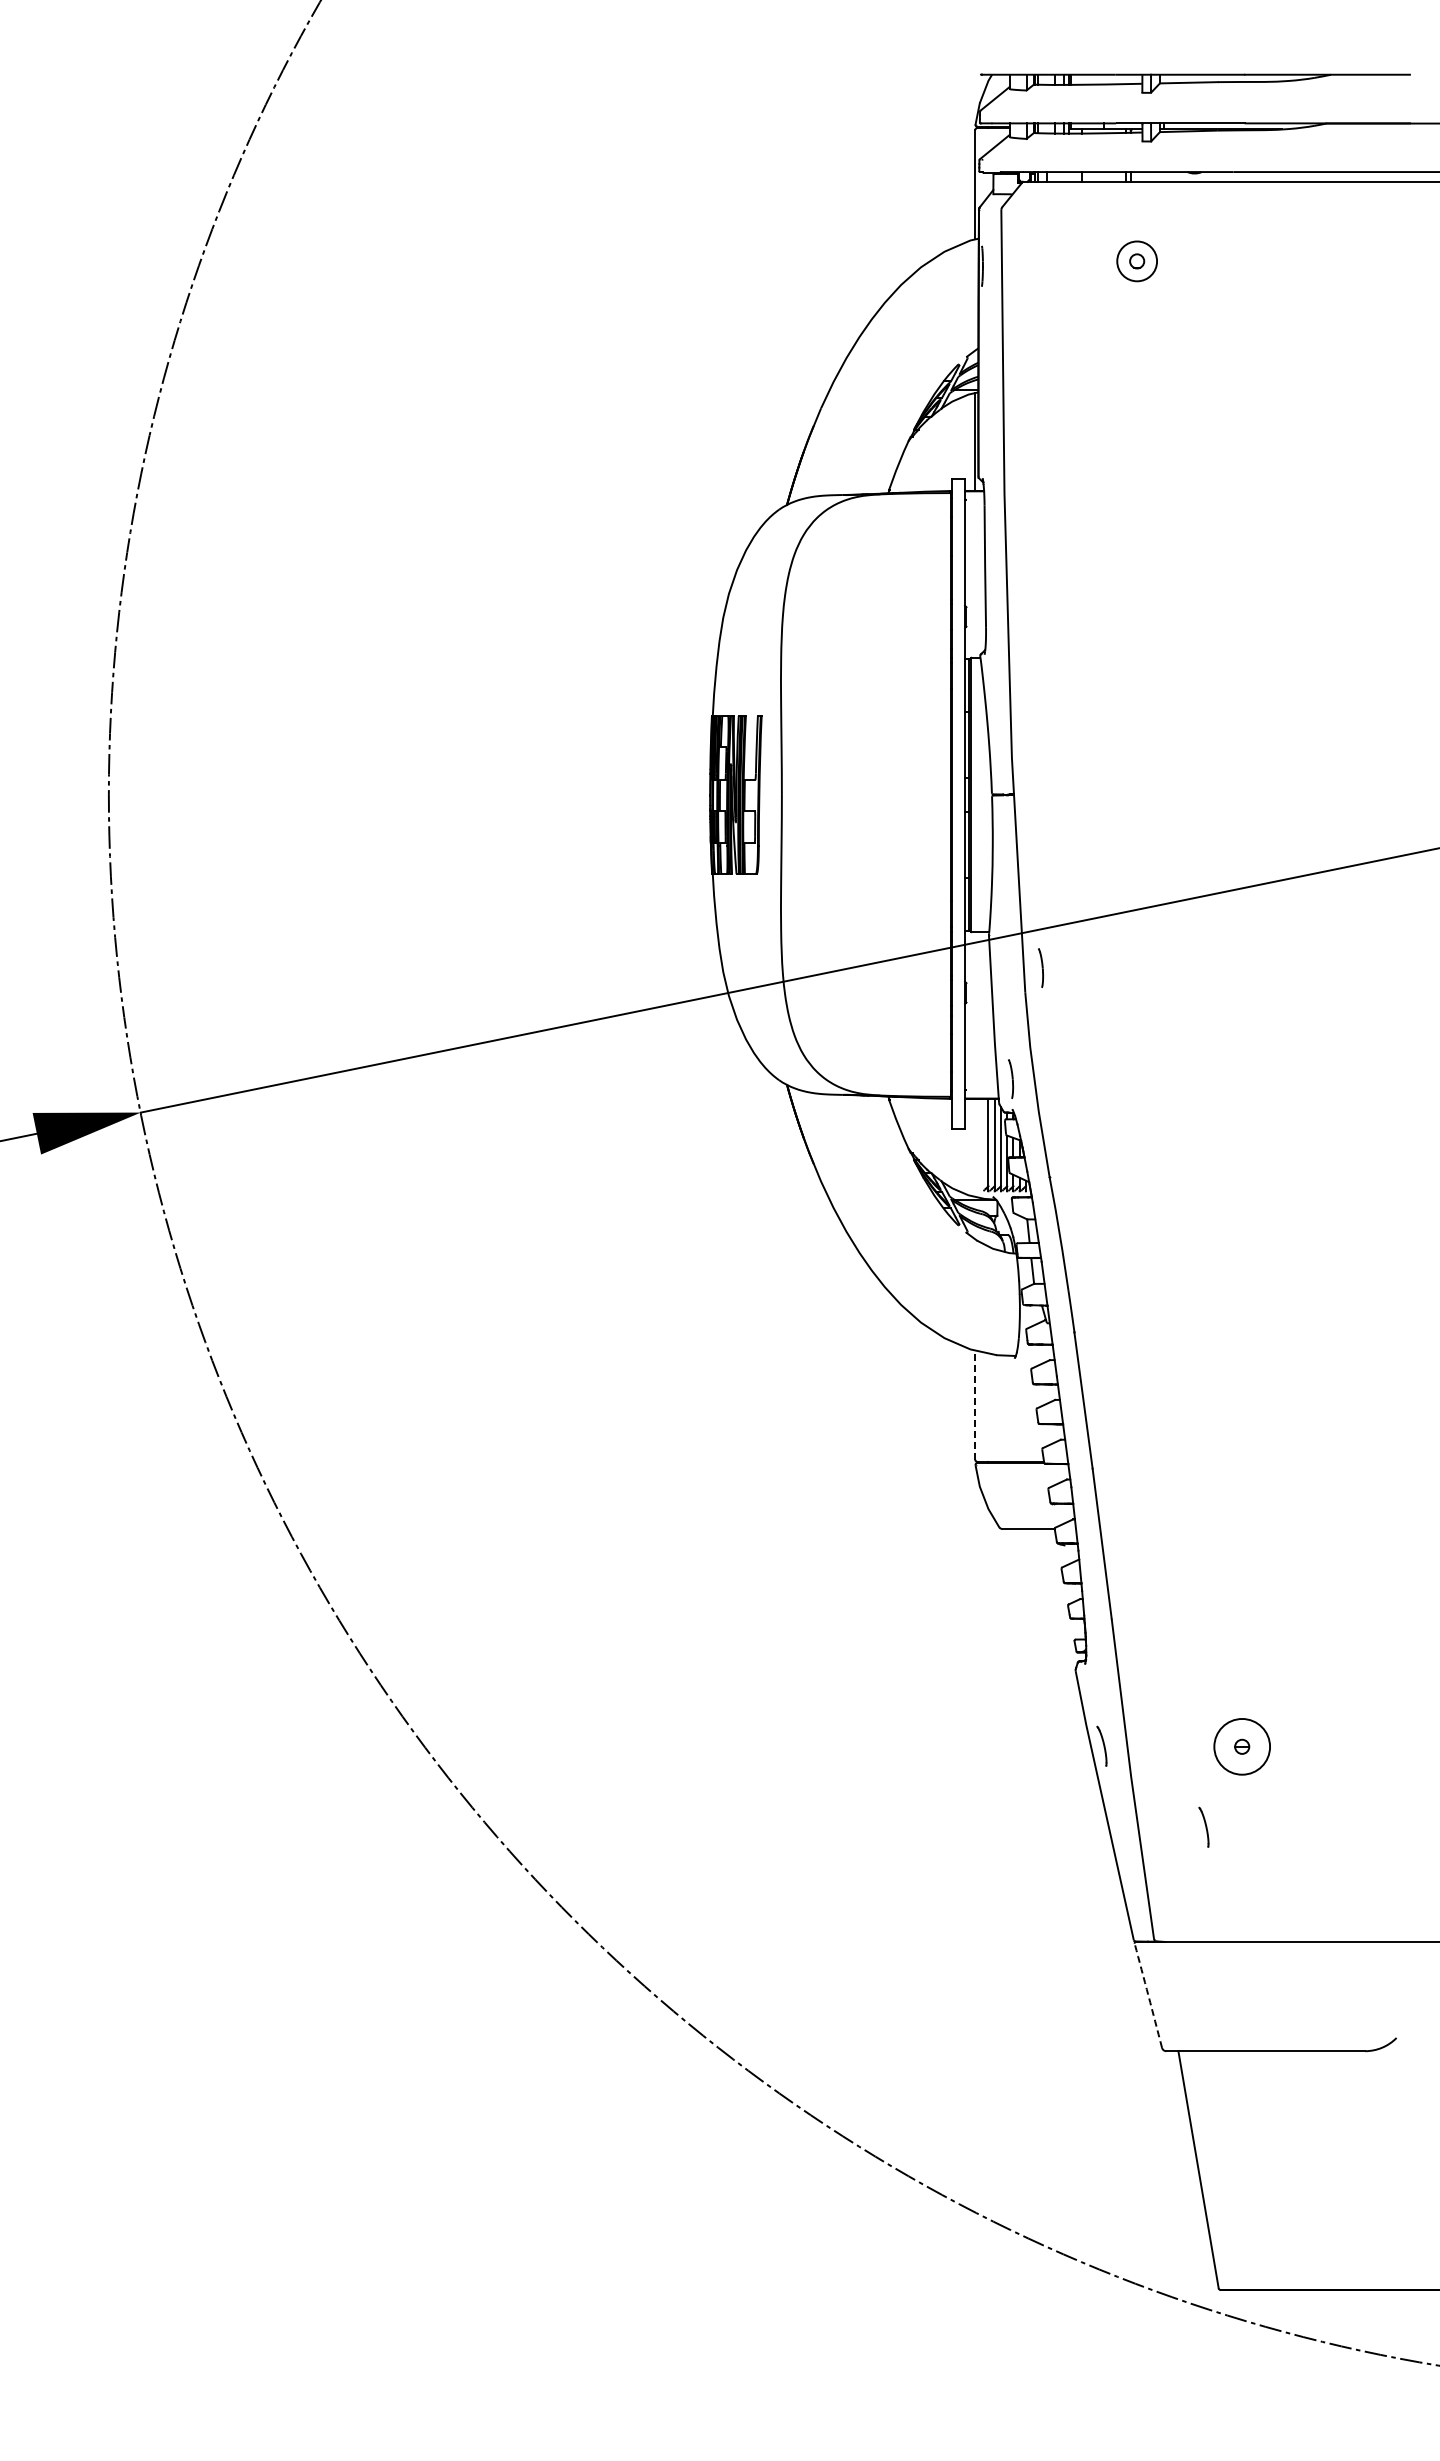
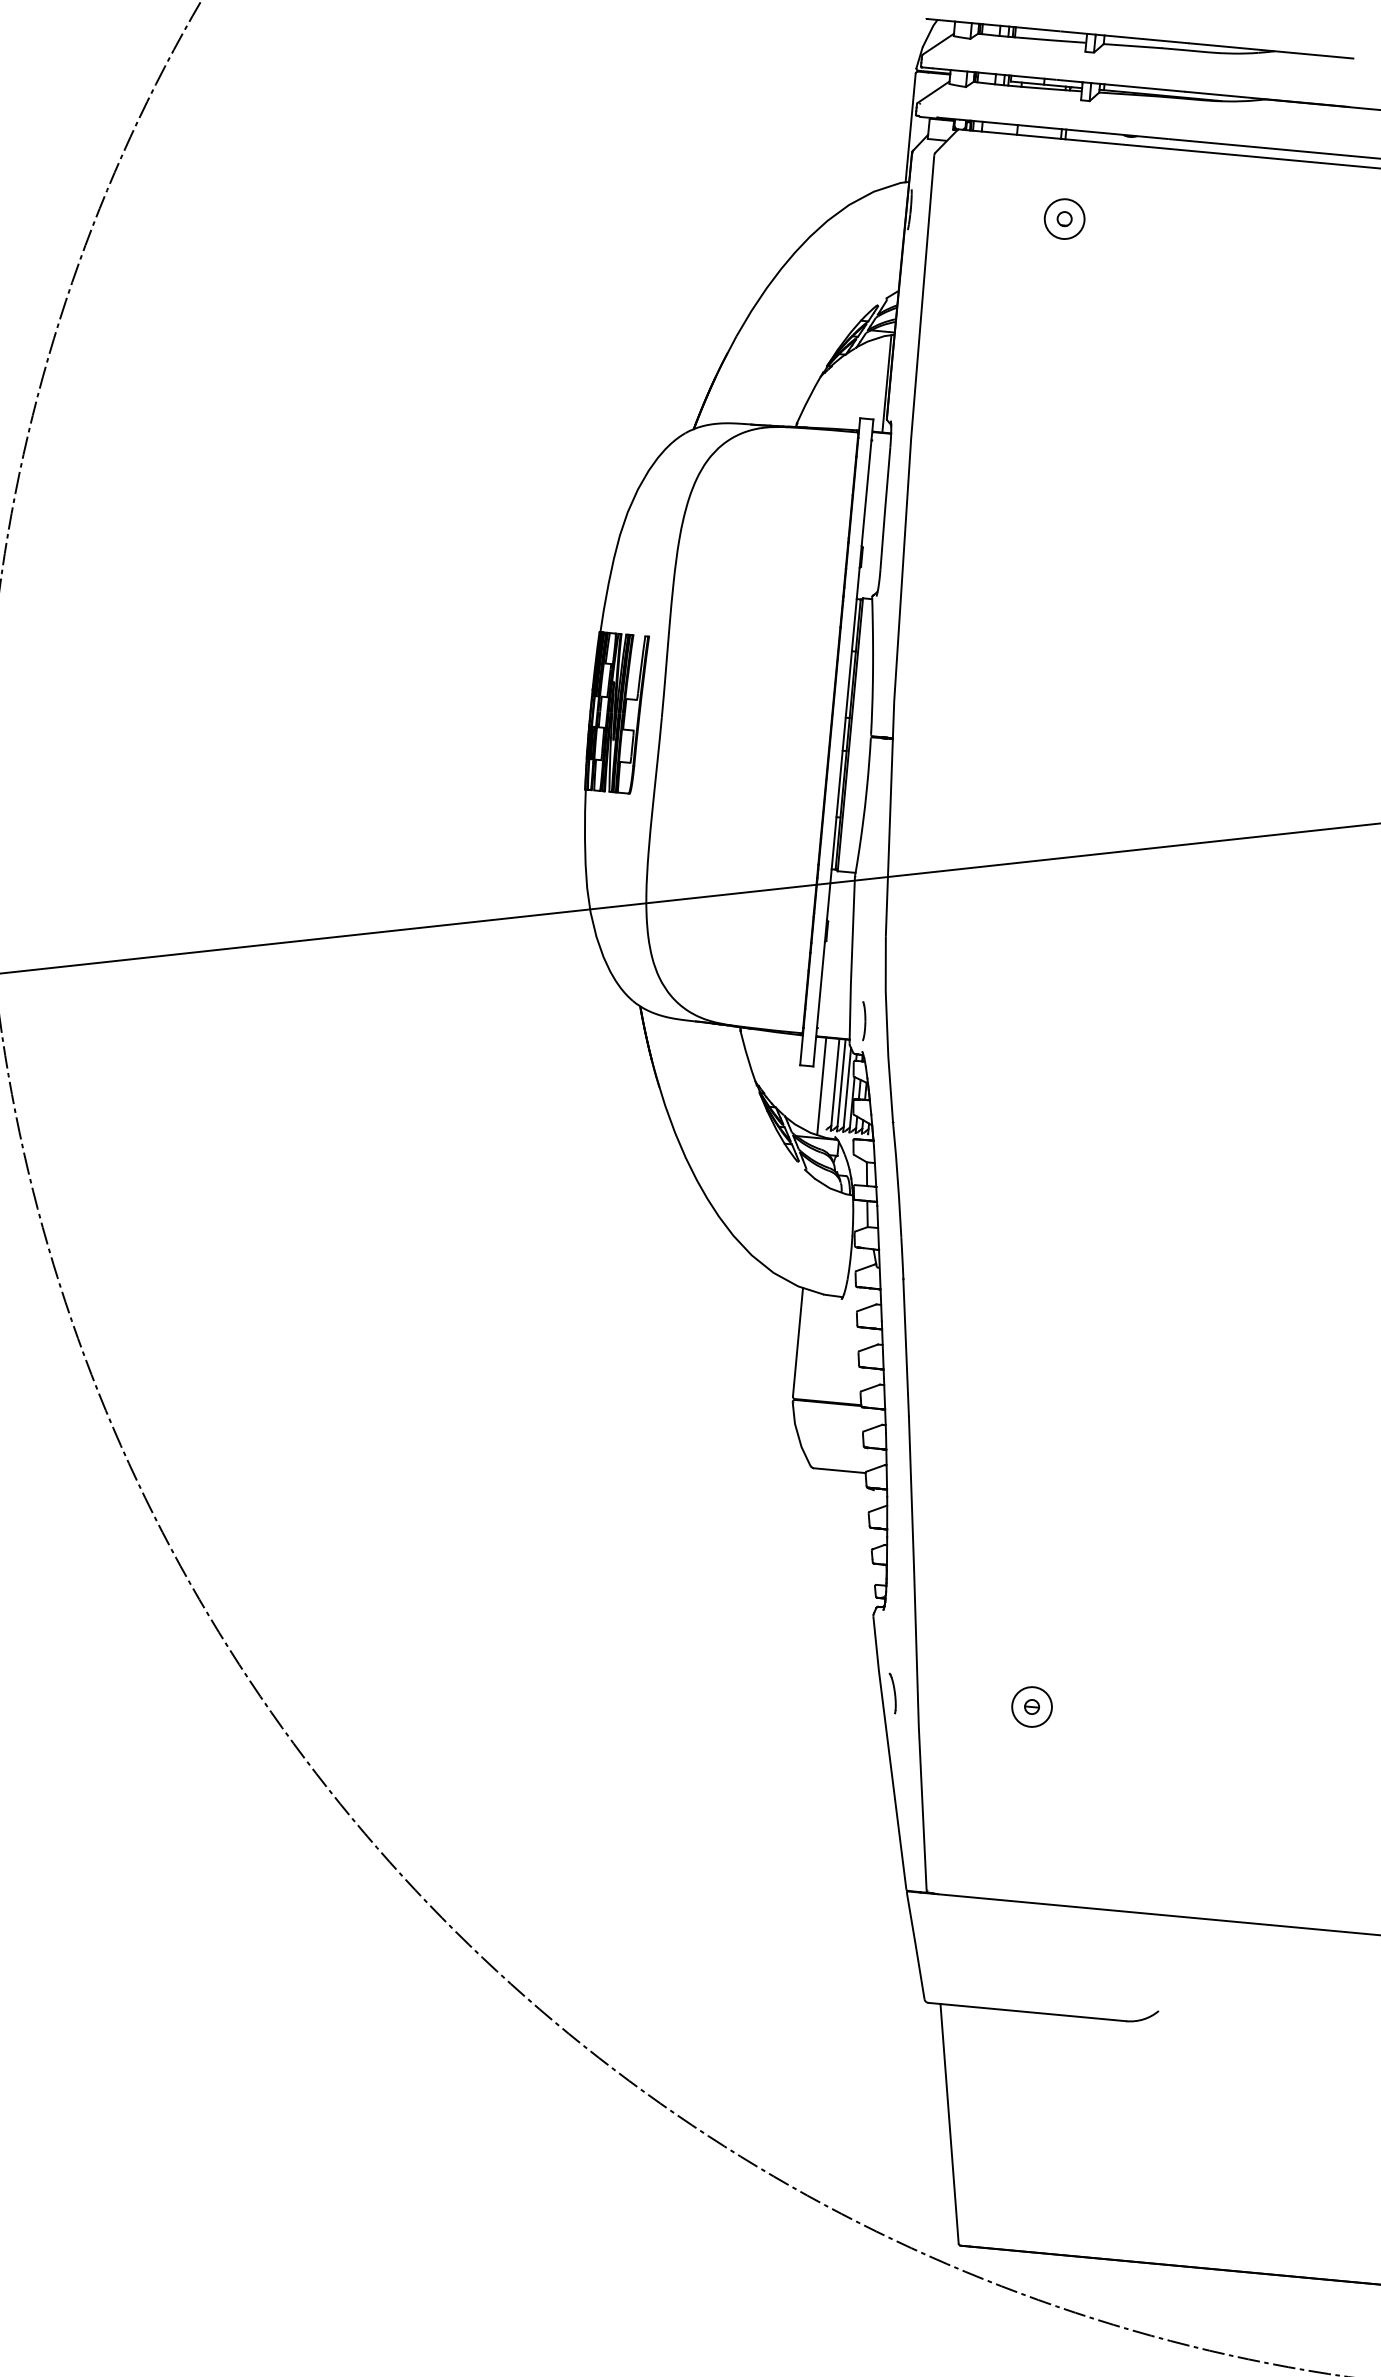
part: (1040, 967) -> (903, 912), removed
line: (975, 1147) -> (821, 1085), added
line: (975, 1405) -> (798, 1342), dashed -> solid
circle: (1242, 1746) -> (1032, 1706), size x0.71
part: (1203, 1826) -> (986, 1782), removed
arc: (1148, 1995) -> (915, 1945), dashed -> solid

